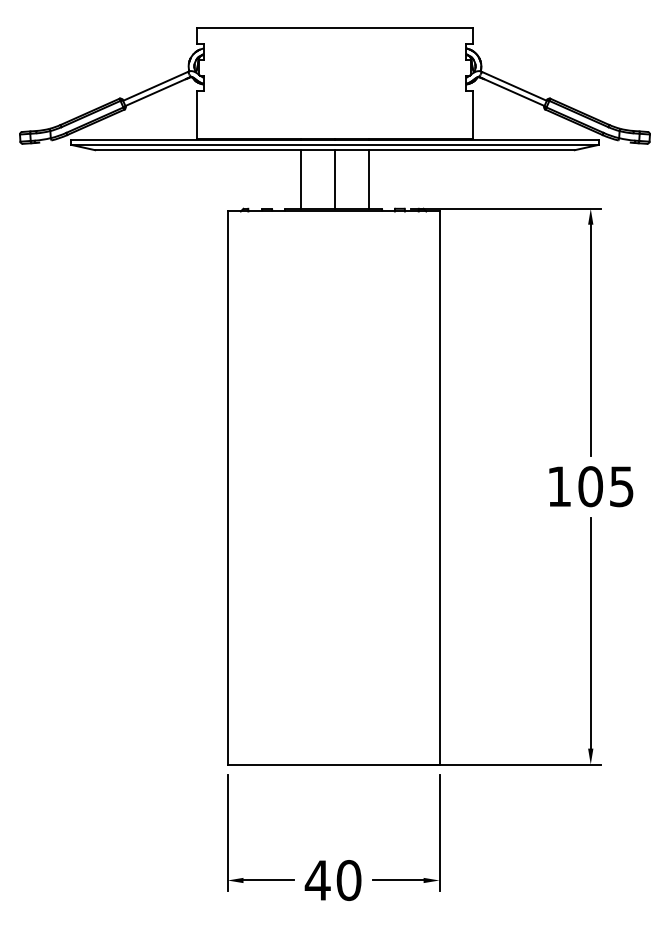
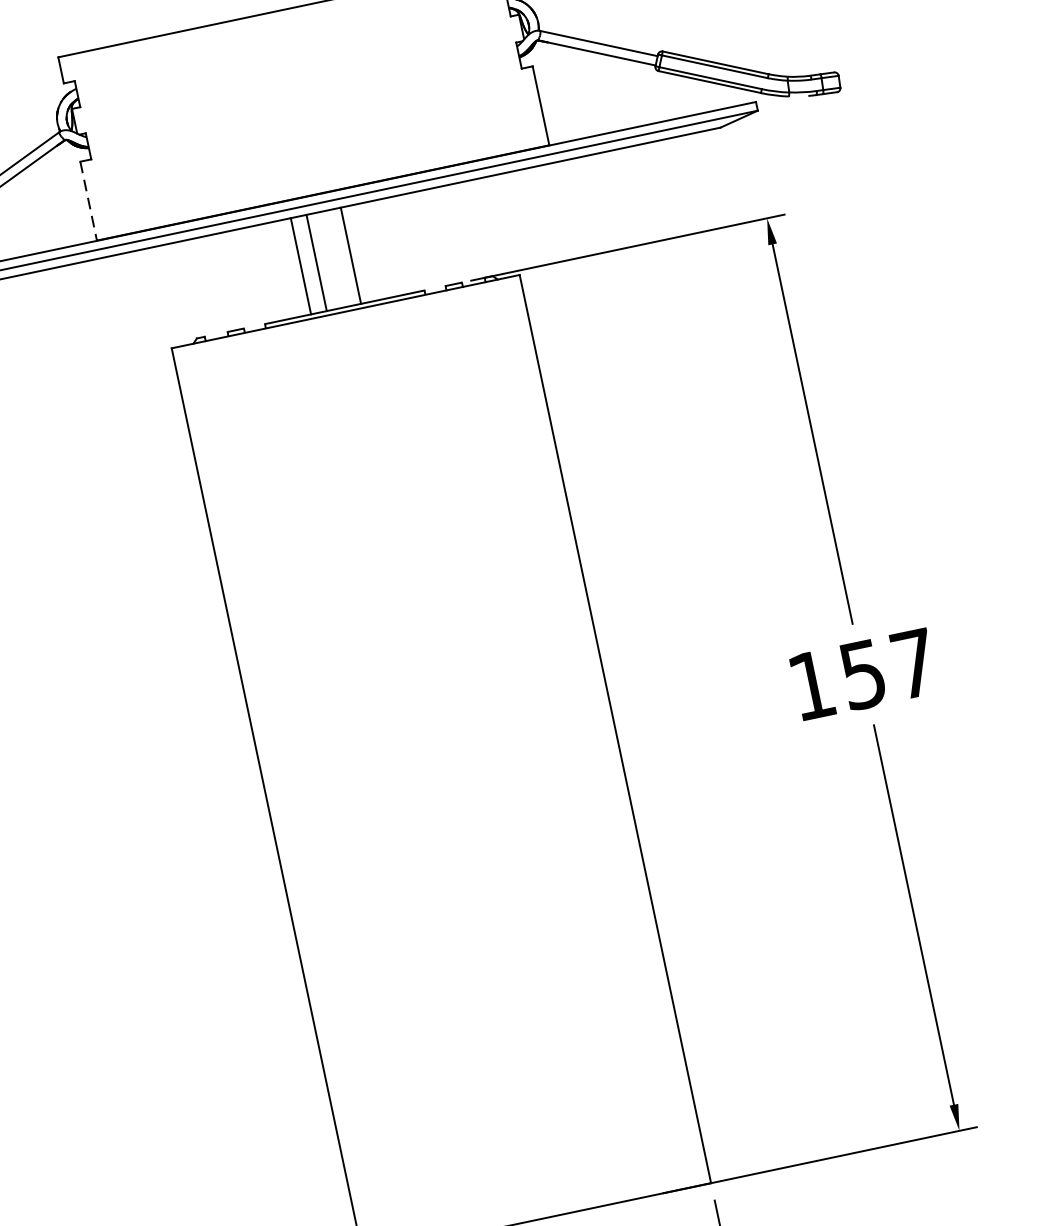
line: (197, 115) -> (89, 201), solid -> dashed
line: (300, 179) -> (316, 263), moved
line: (335, 179) -> (301, 266), moved
line: (369, 179) -> (350, 255), moved
text: (605, 486) -> (887, 669), 105 -> 157

